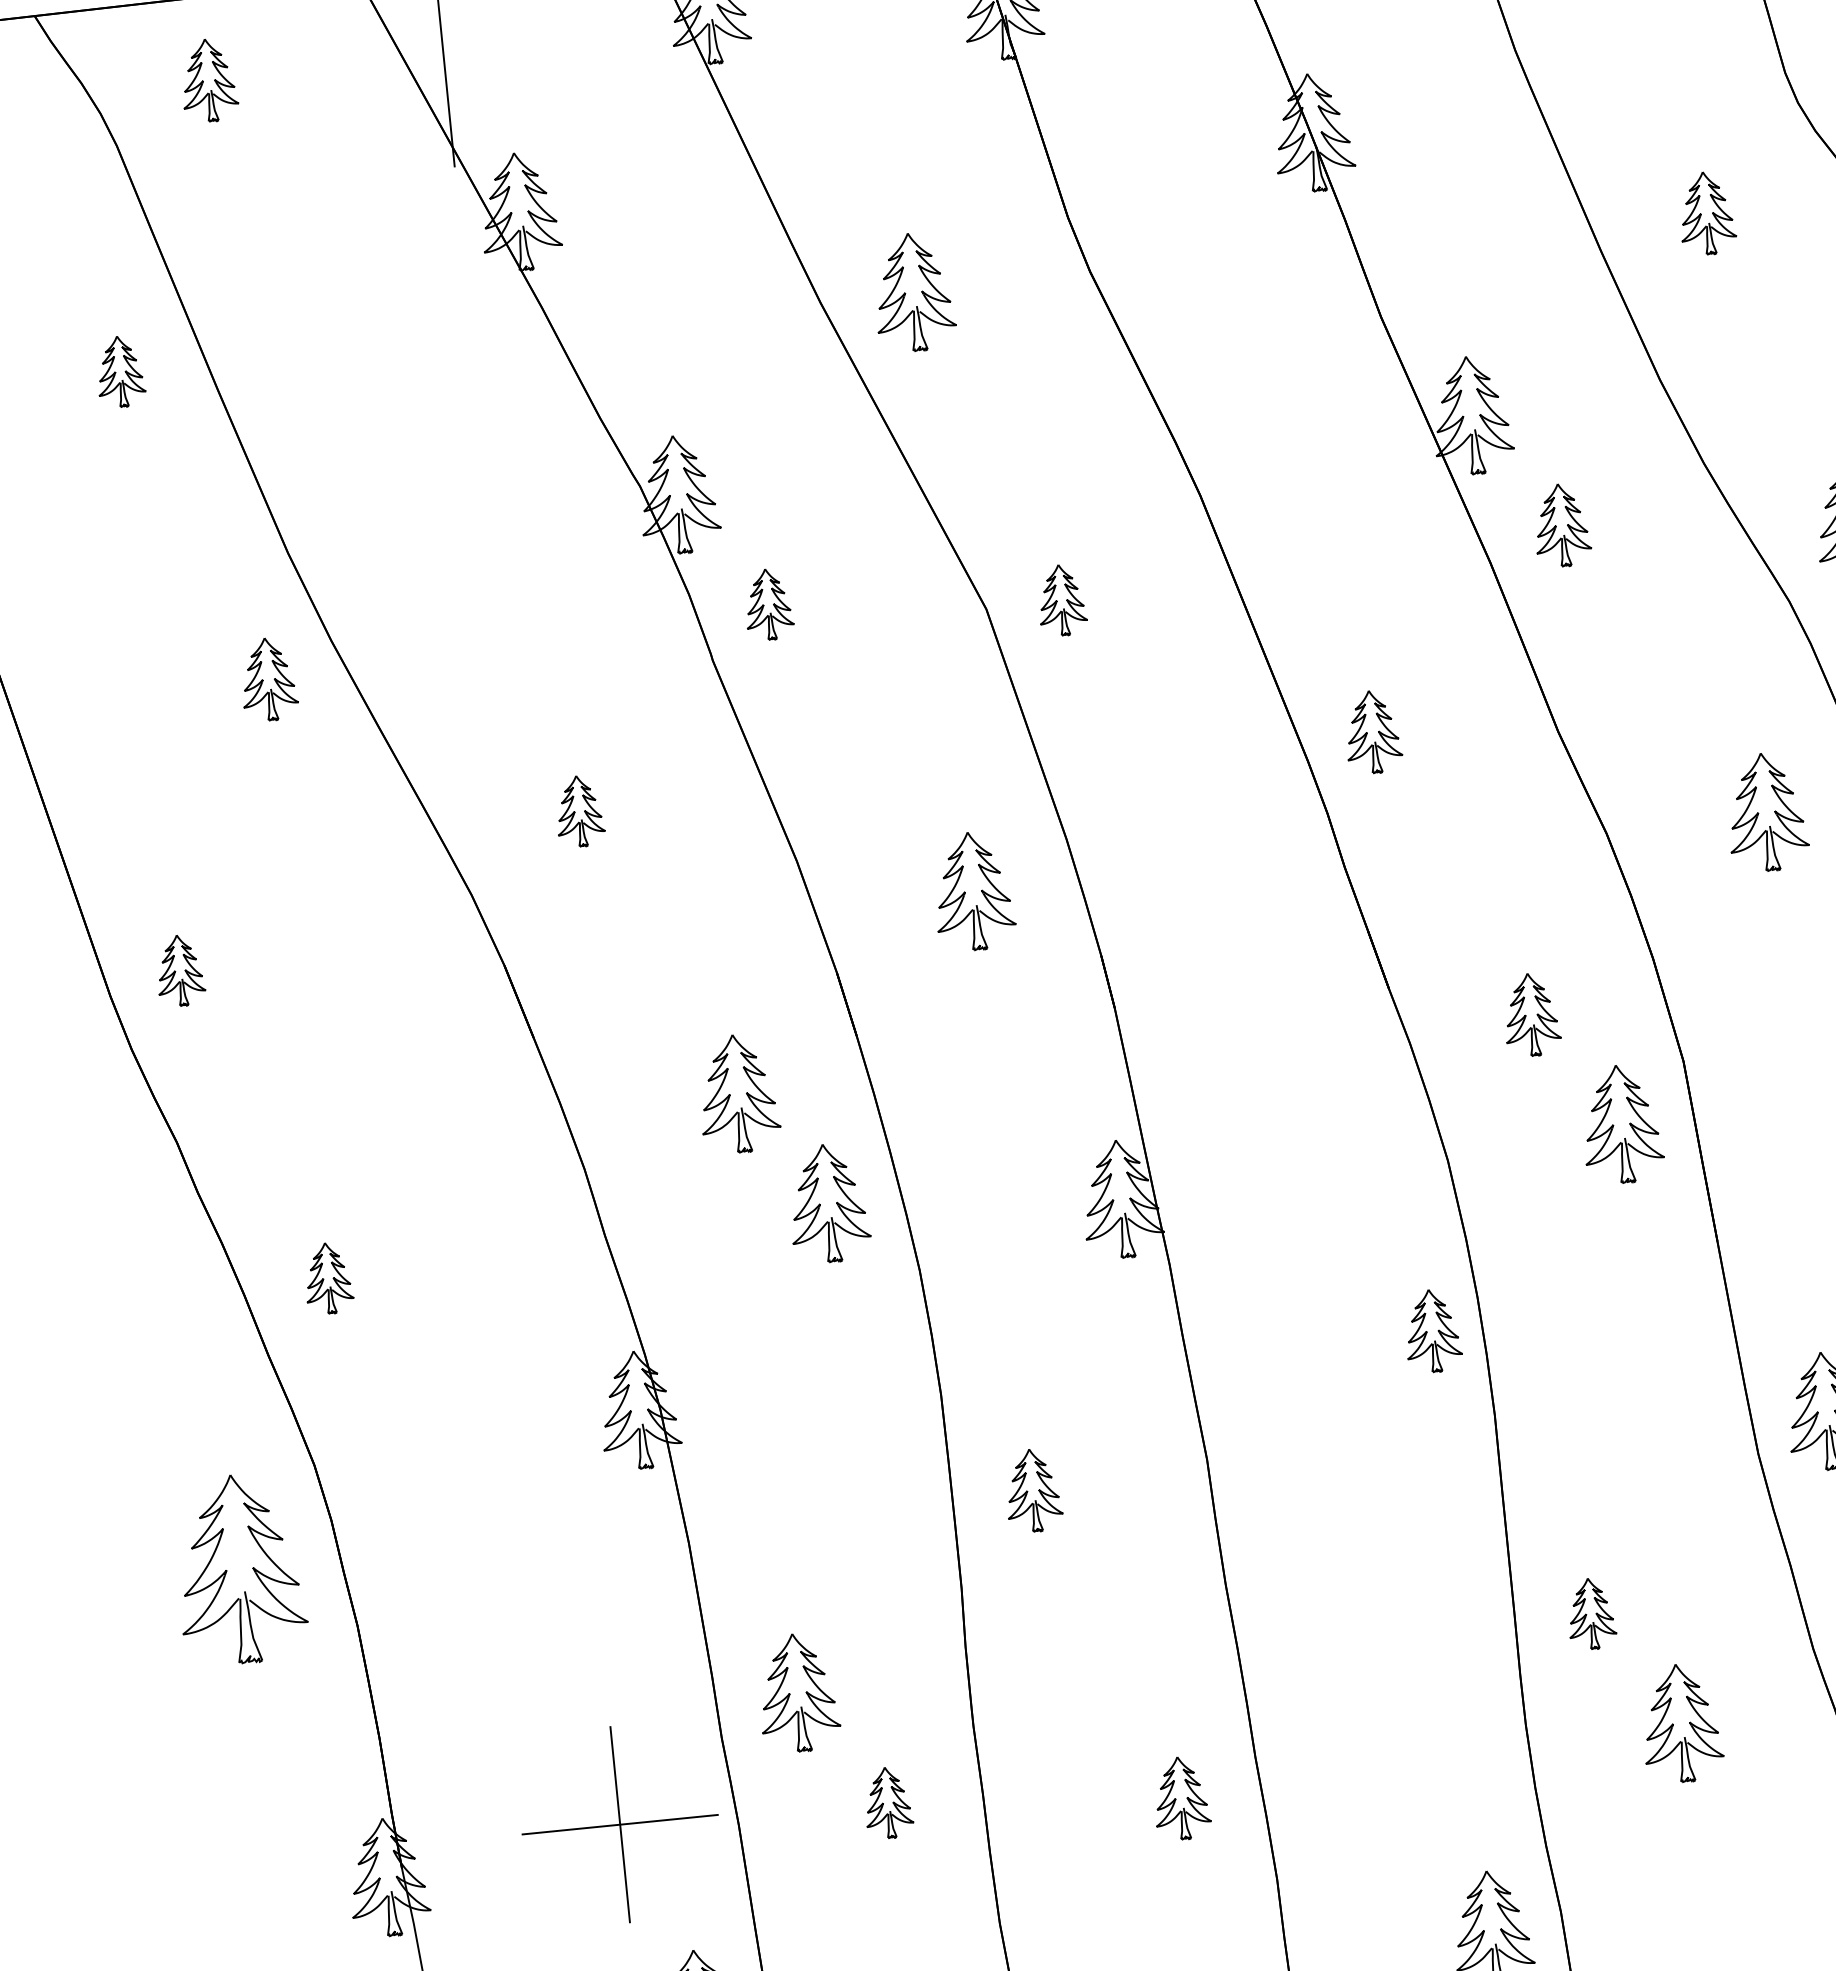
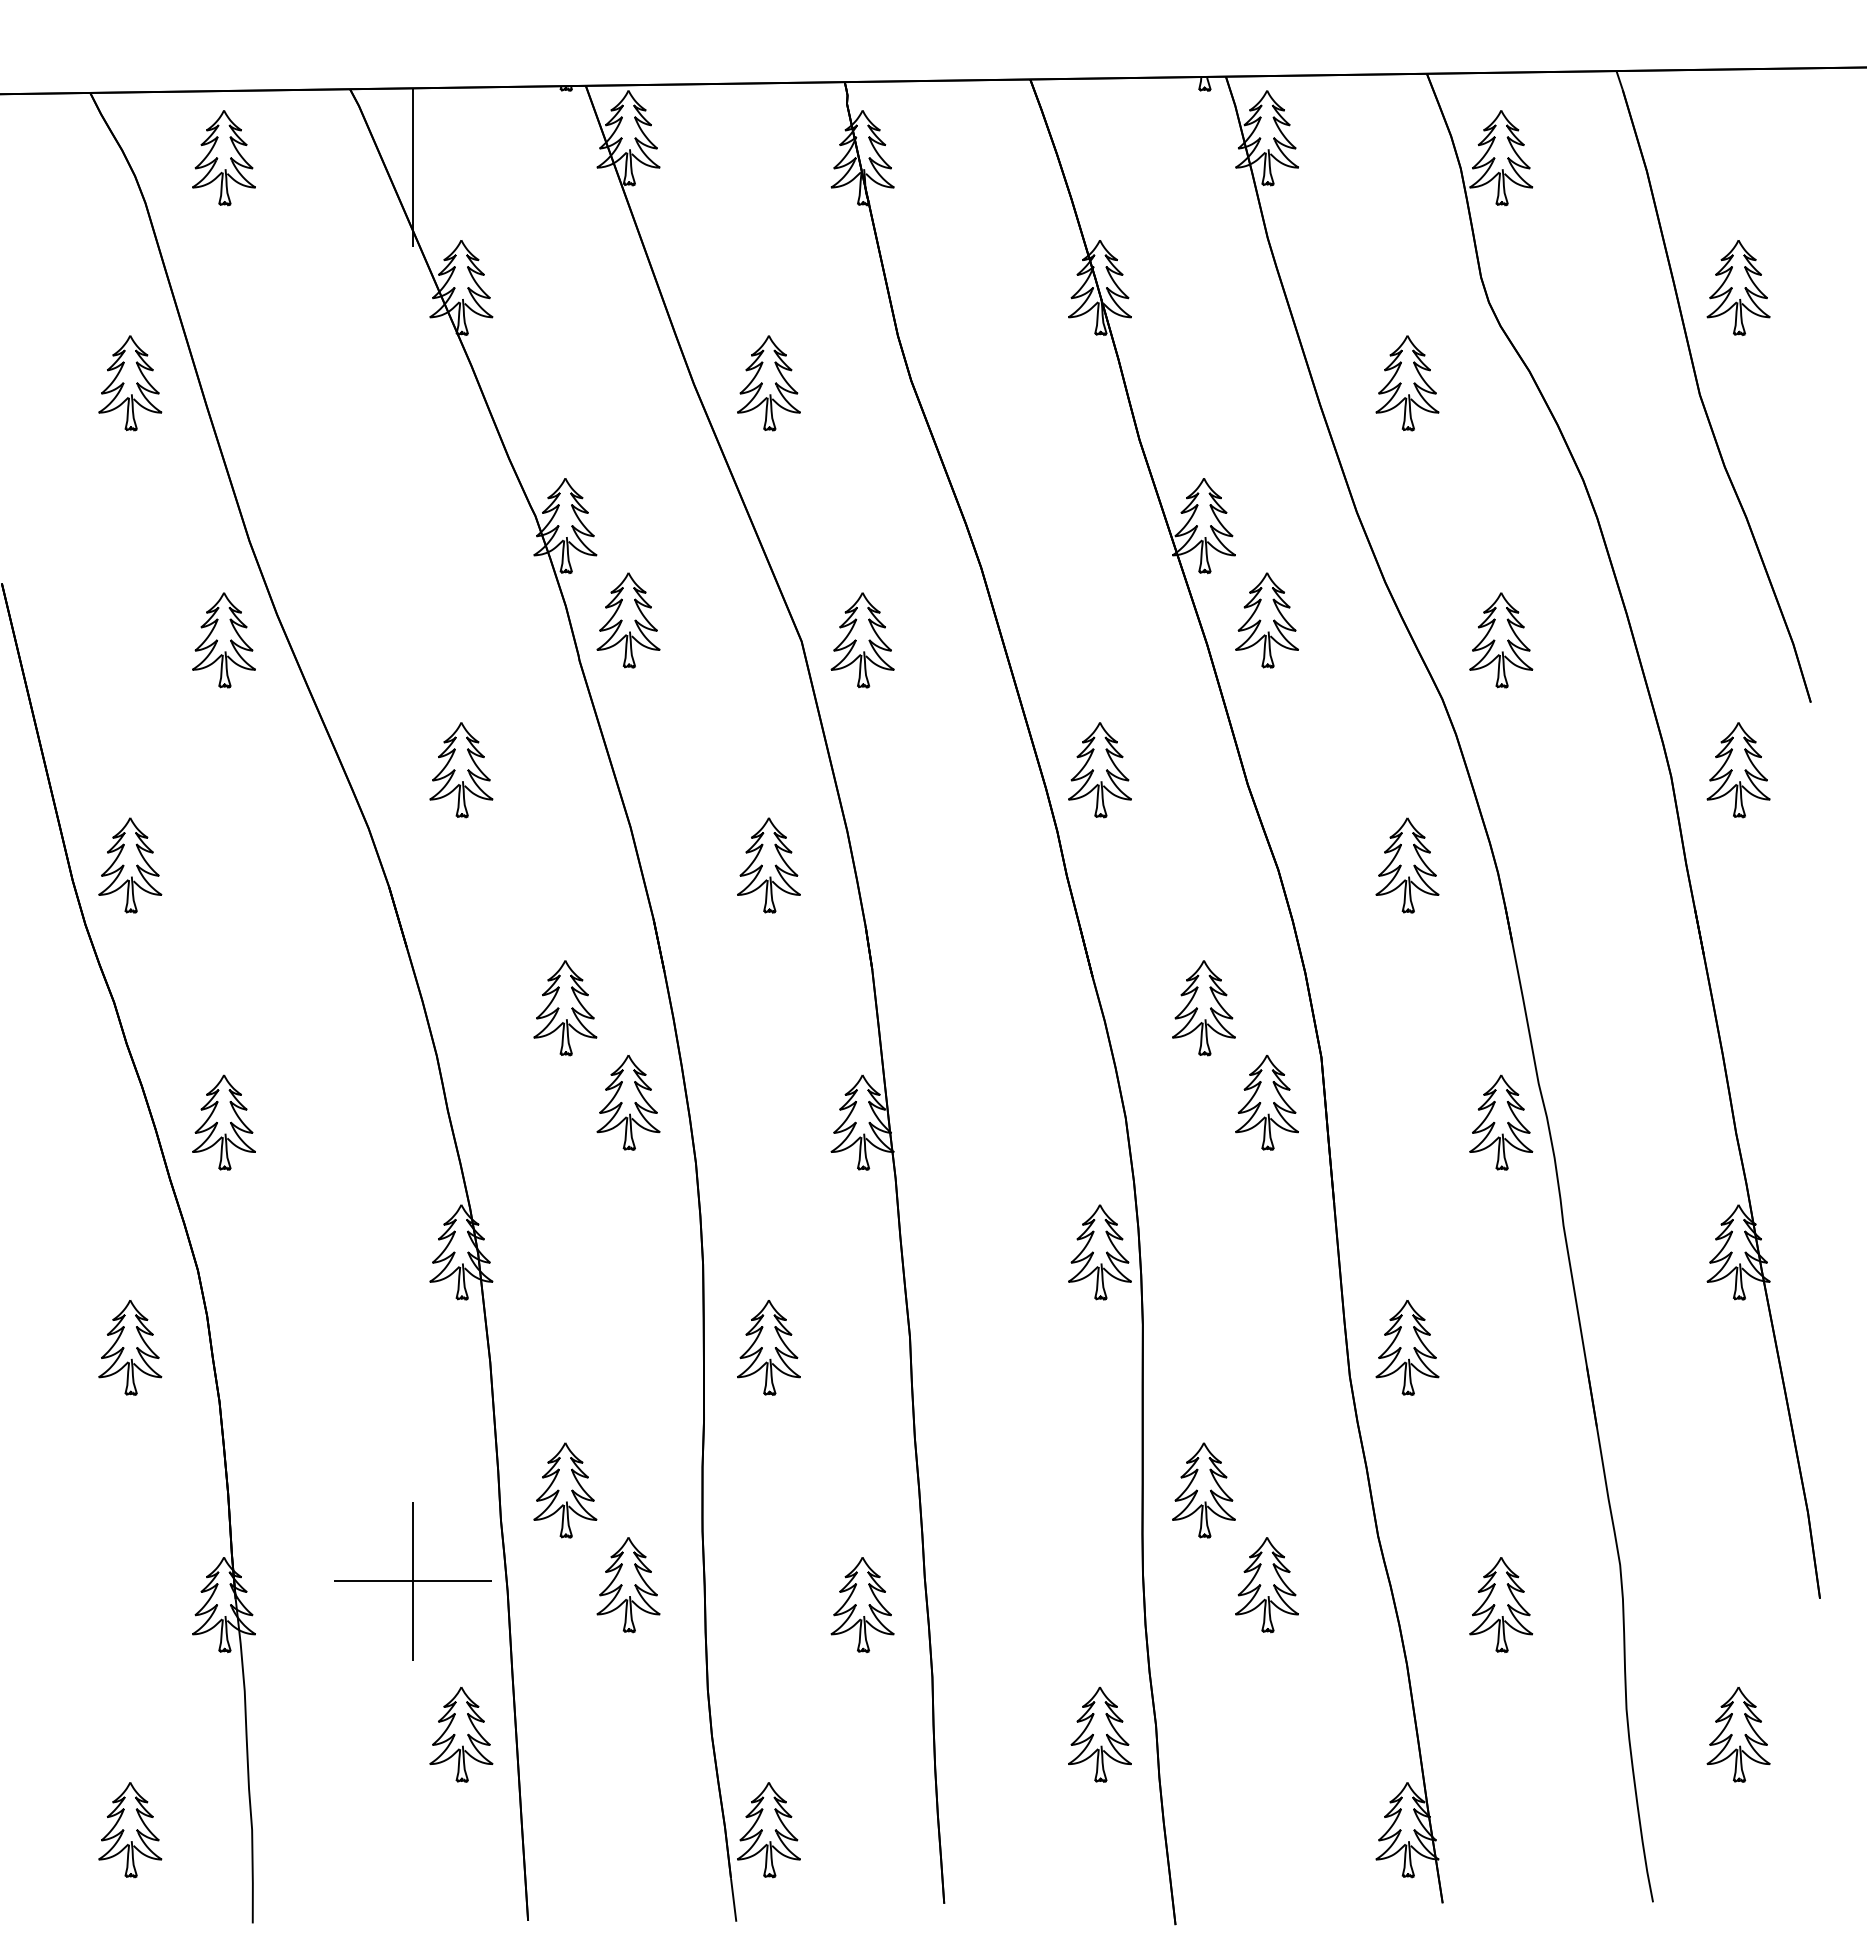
part: (208, 80) -> (223, 158), size x1.43
part: (1706, 213) -> (1407, 383), size x1.43
part: (120, 371) -> (130, 383), size x1.67
part: (1561, 525) -> (1266, 620), size x1.43
part: (1061, 600) -> (862, 640), size x1.67
part: (768, 604) -> (628, 620), size x1.67
part: (268, 679) -> (223, 640), size x1.43
part: (1372, 732) -> (1099, 770), size x1.43
part: (579, 811) -> (461, 770), size x1.67
part: (180, 970) -> (130, 865), size x1.67
part: (1530, 1015) -> (1203, 1008), size x1.43
part: (327, 1278) -> (223, 1122), size x1.67
part: (1432, 1331) -> (1099, 1252), size x1.43
part: (1032, 1490) -> (768, 1347), size x1.43
part: (240, 1569) -> (130, 1347), size x0.62
part: (1590, 1613) -> (1203, 1490), size x1.67
part: (1181, 1797) -> (862, 1604), size x1.43
part: (888, 1803) -> (628, 1585), size x1.67

